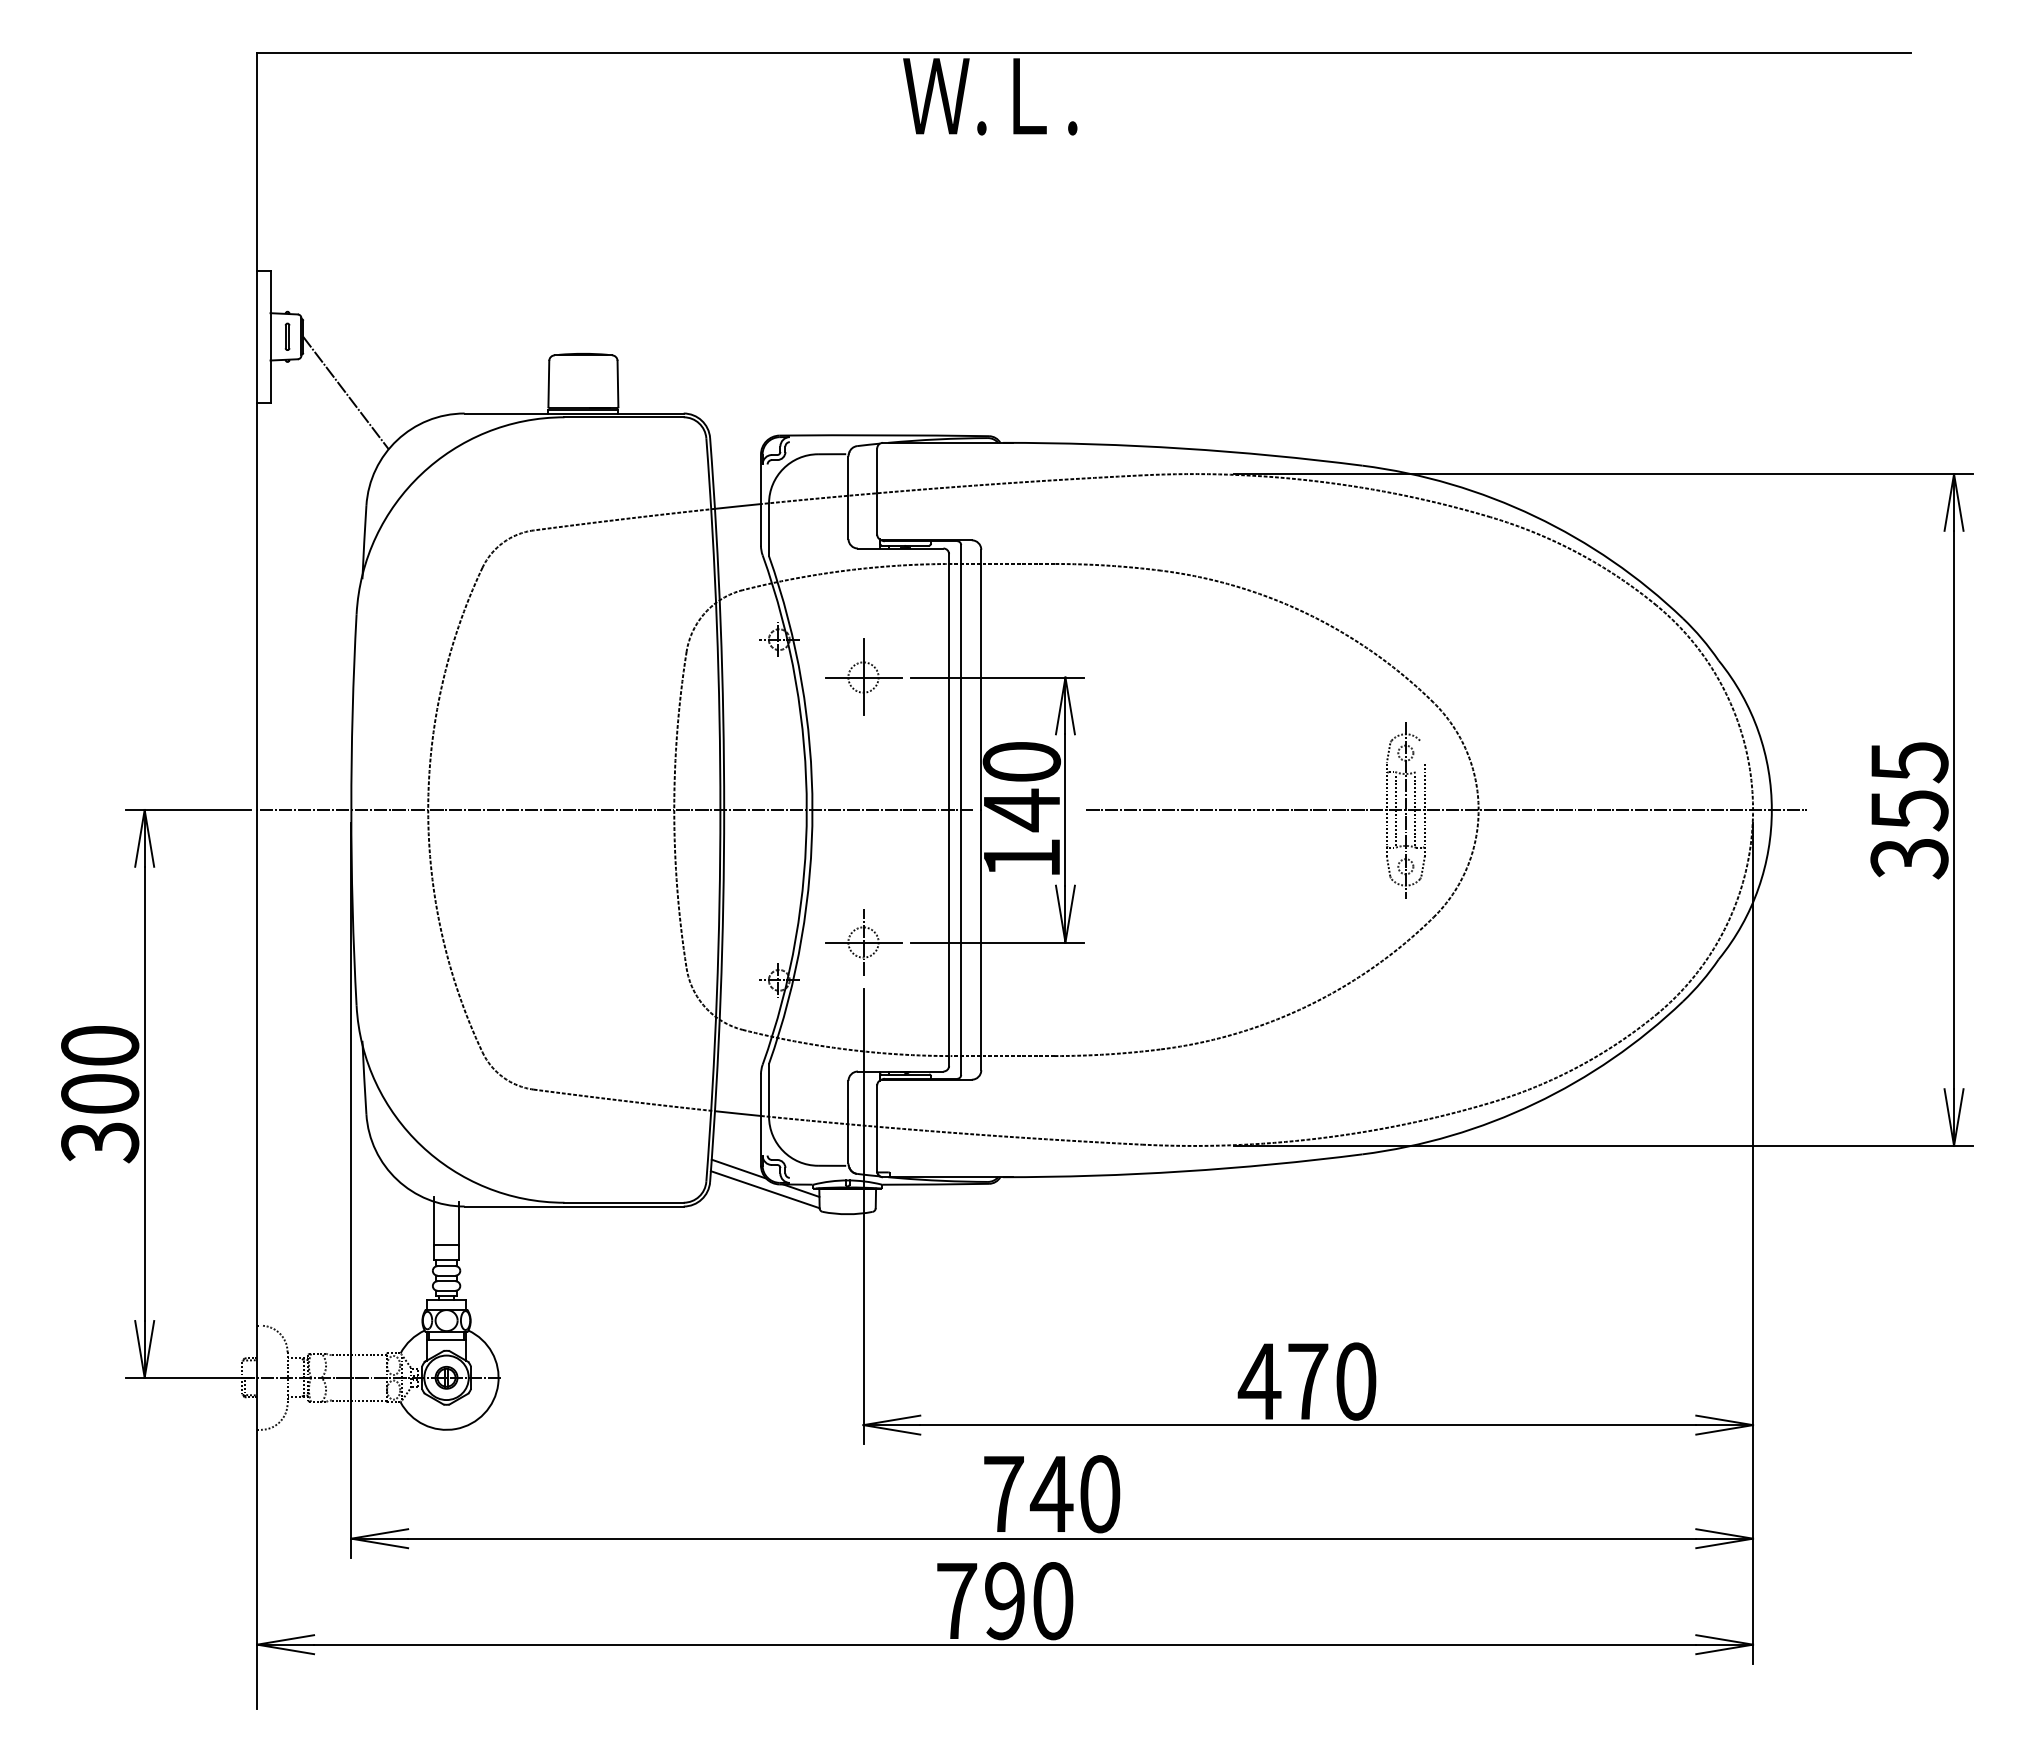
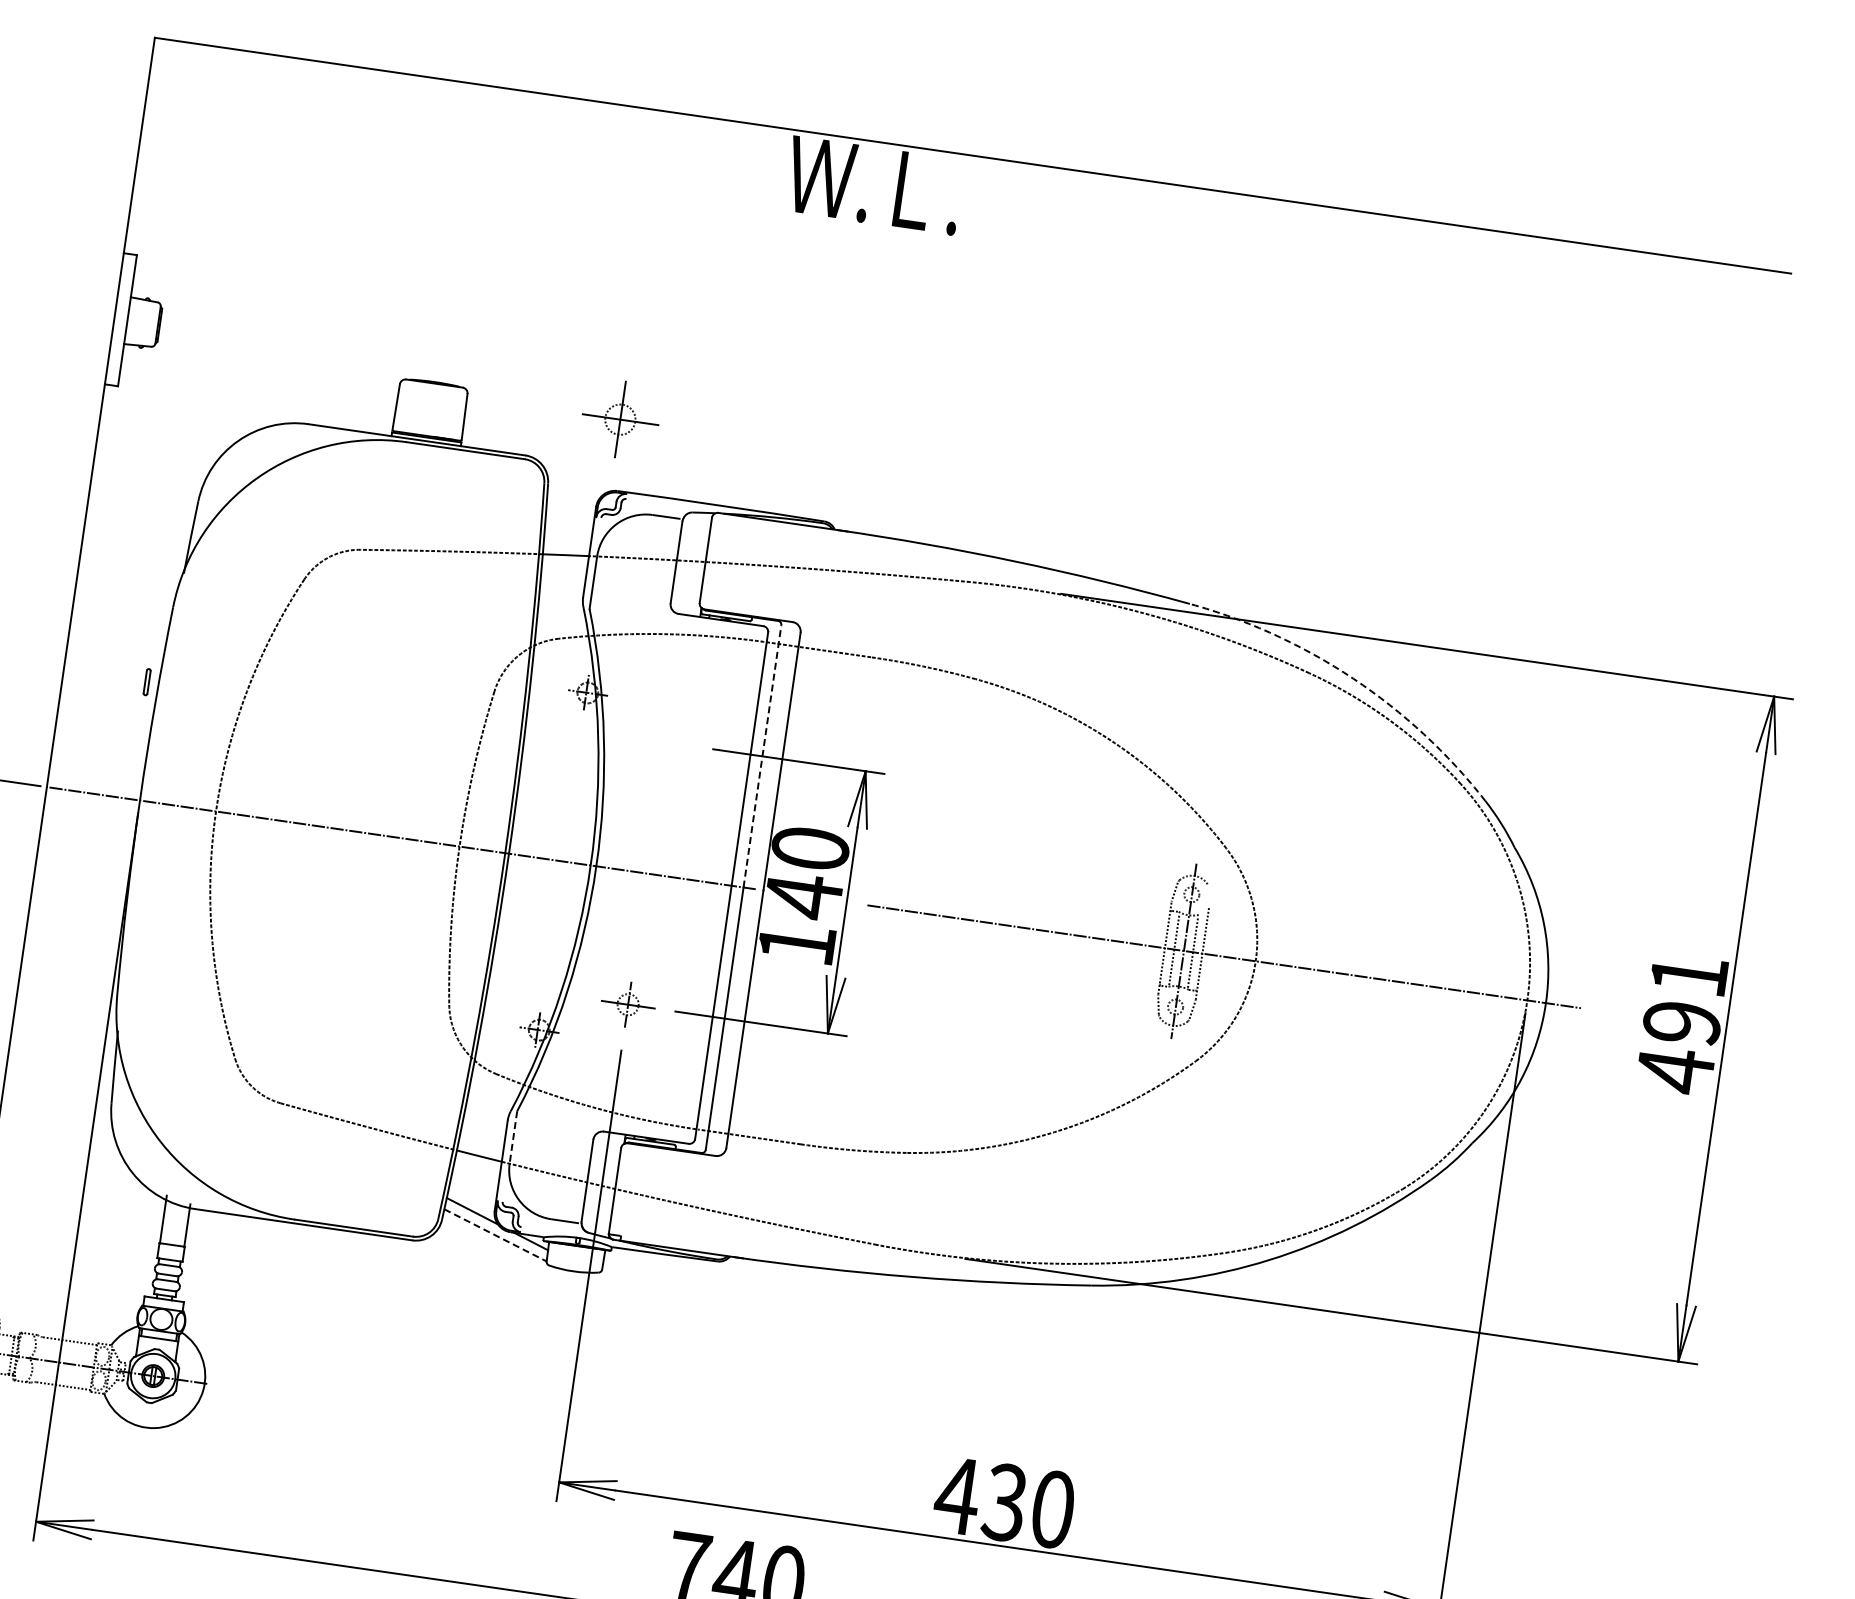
part: (287, 336) -> (147, 681), moved
line: (345, 392) -> (193, 386), removed
arc: (1534, 516) -> (1352, 678), solid -> dashed
part: (863, 676) -> (620, 418), moved
line: (961, 677) -> (762, 756), solid -> dashed
text: (1909, 811) -> (1681, 1024), 355 -> 491
part: (863, 942) -> (628, 1004), size x0.7
line: (769, 1089) -> (513, 1136), solid -> dashed
line: (765, 1189) -> (495, 1235), solid -> dashed
text: (1307, 1381) -> (1004, 1502), 470 -> 430

